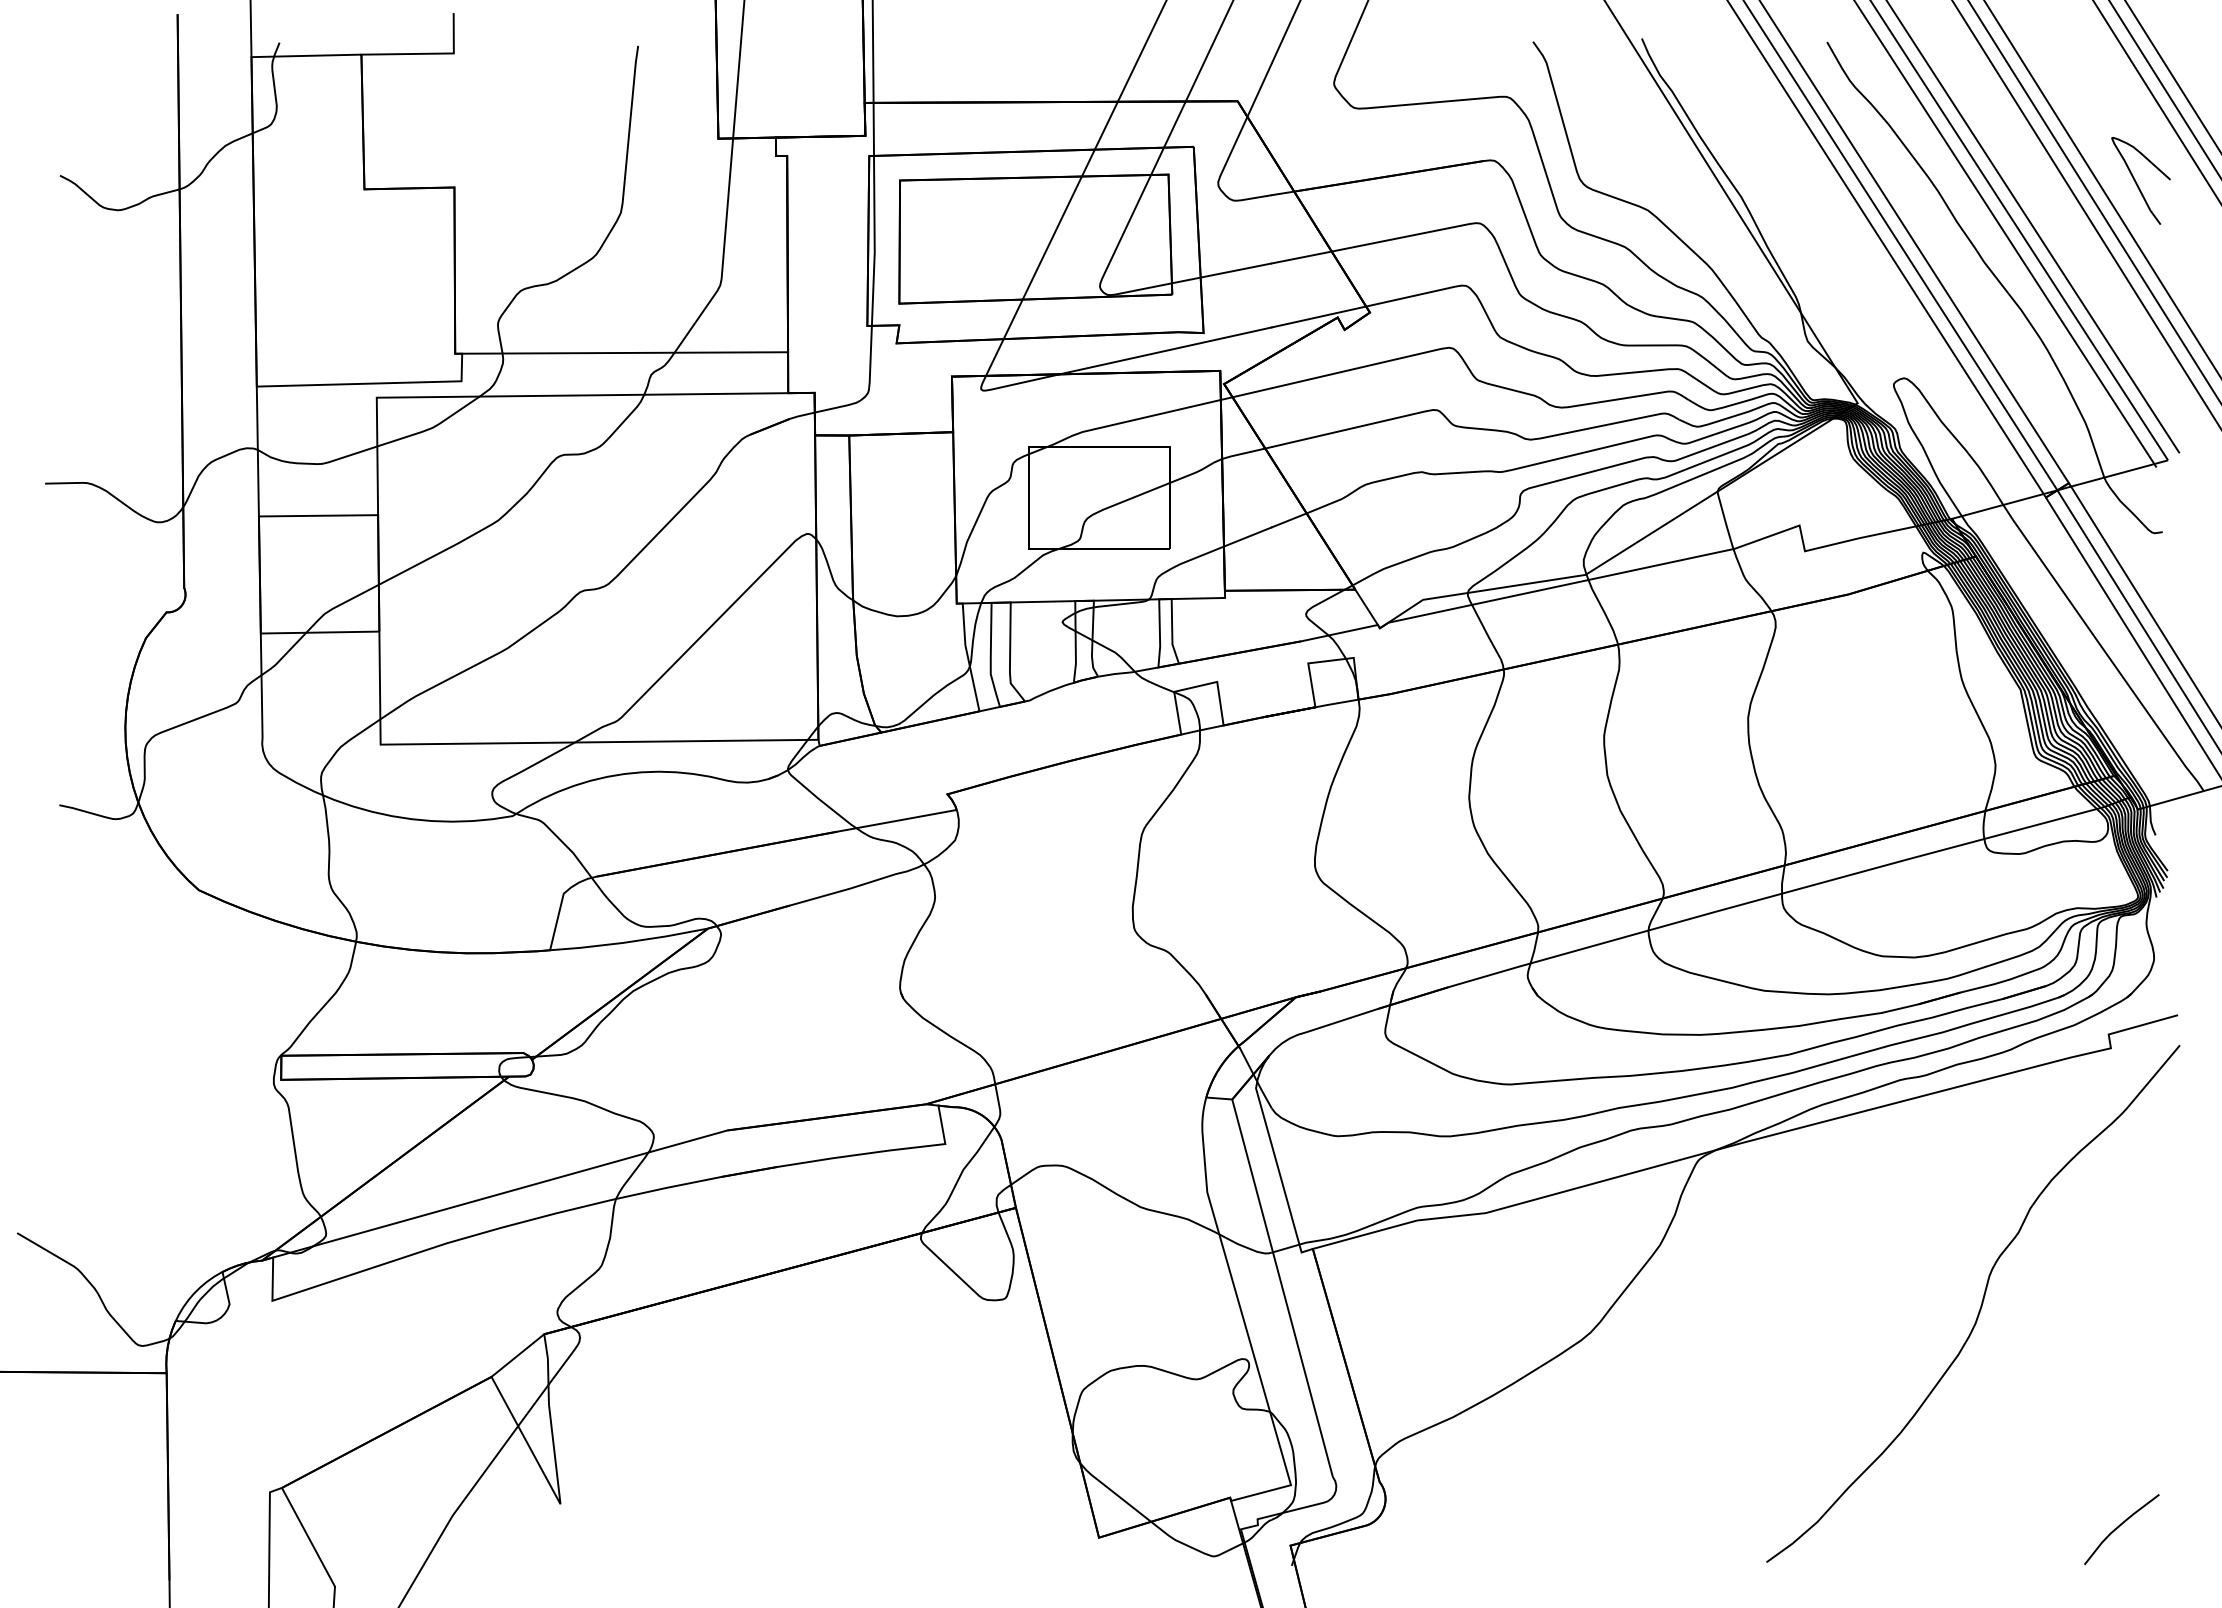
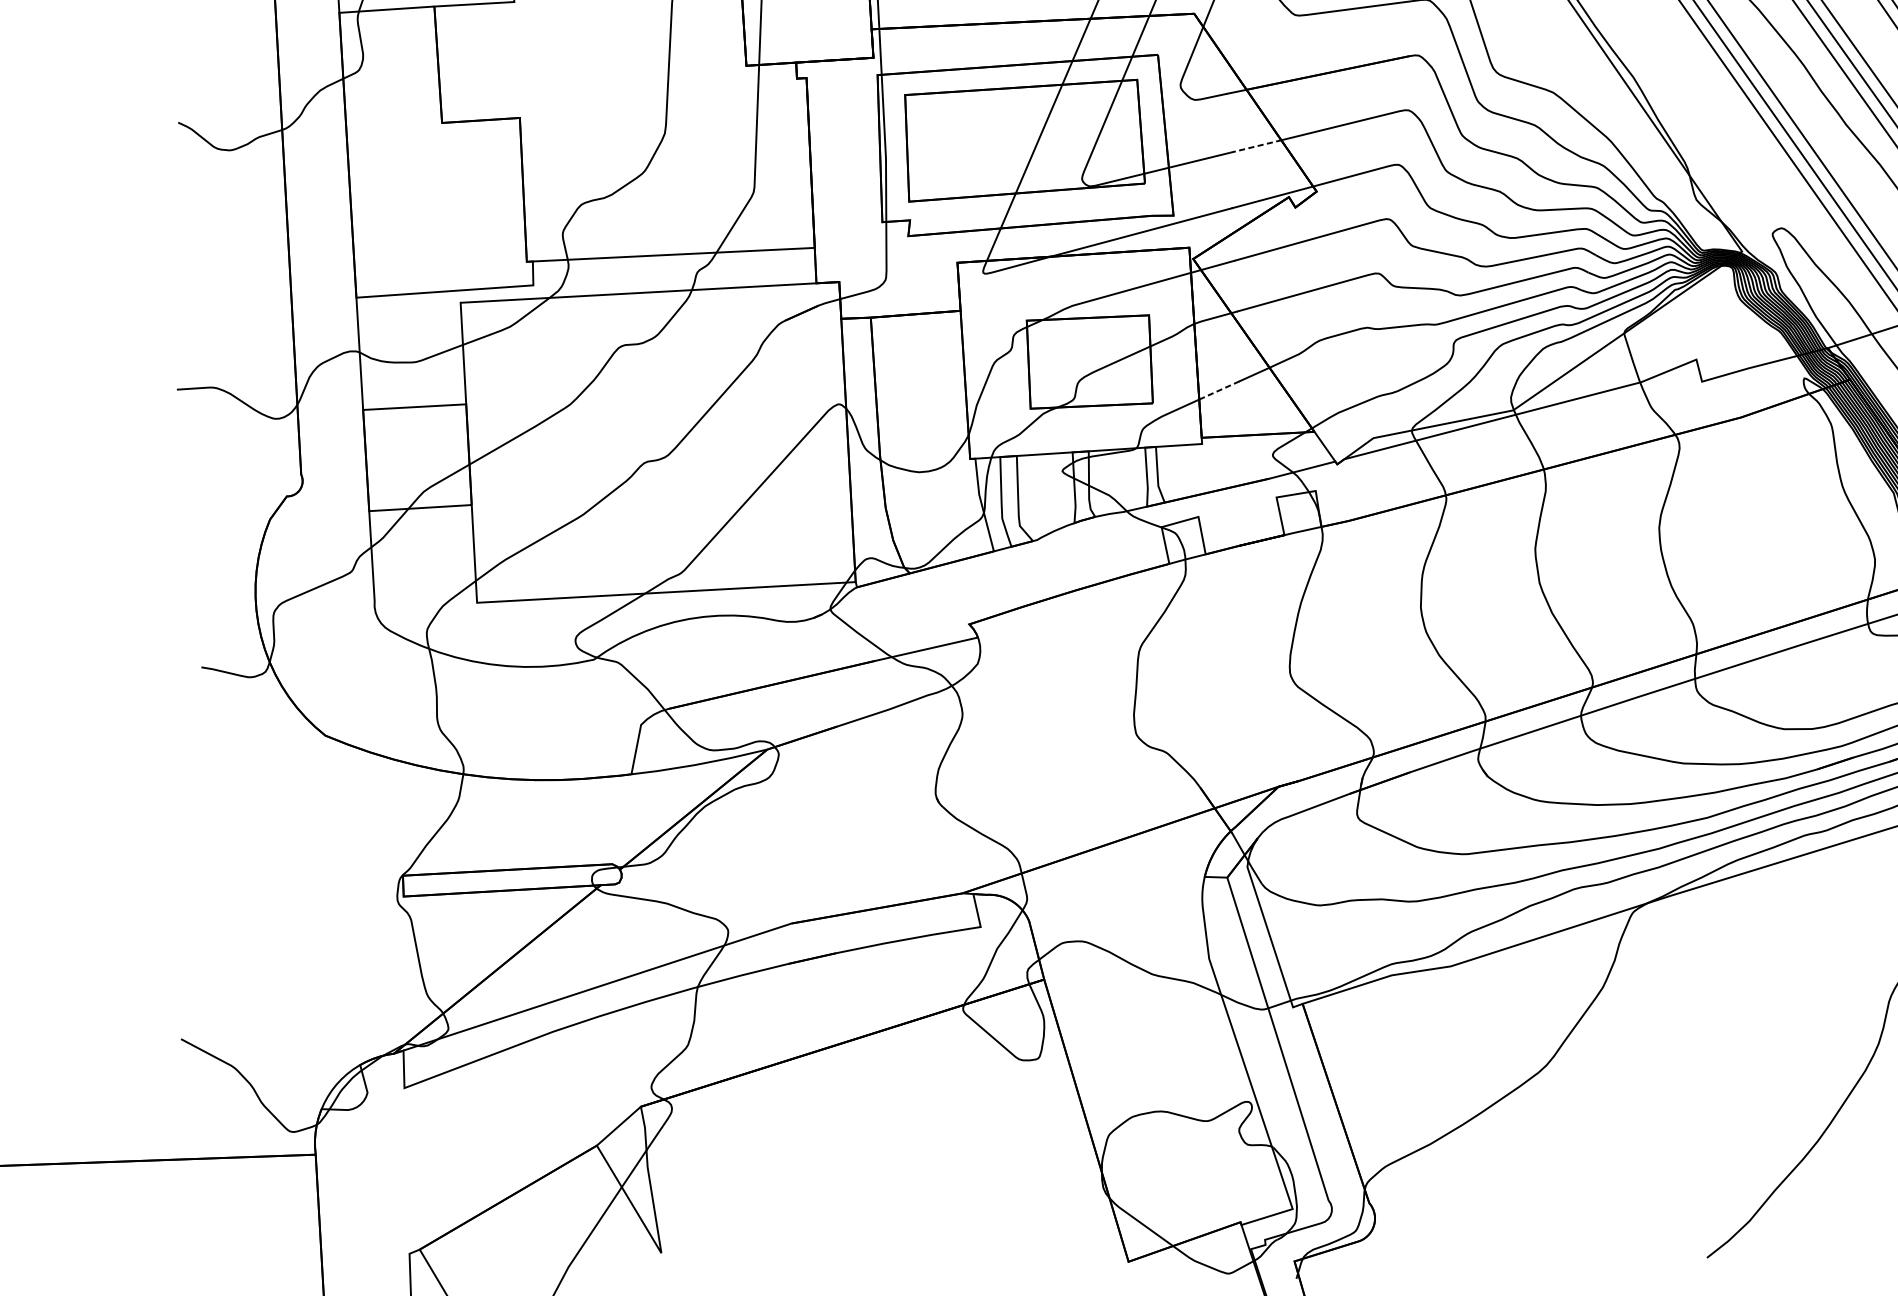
line: (1301, 257) -> (1255, 146), solid -> dashed
line: (1247, 537) -> (1219, 390), solid -> dashed

